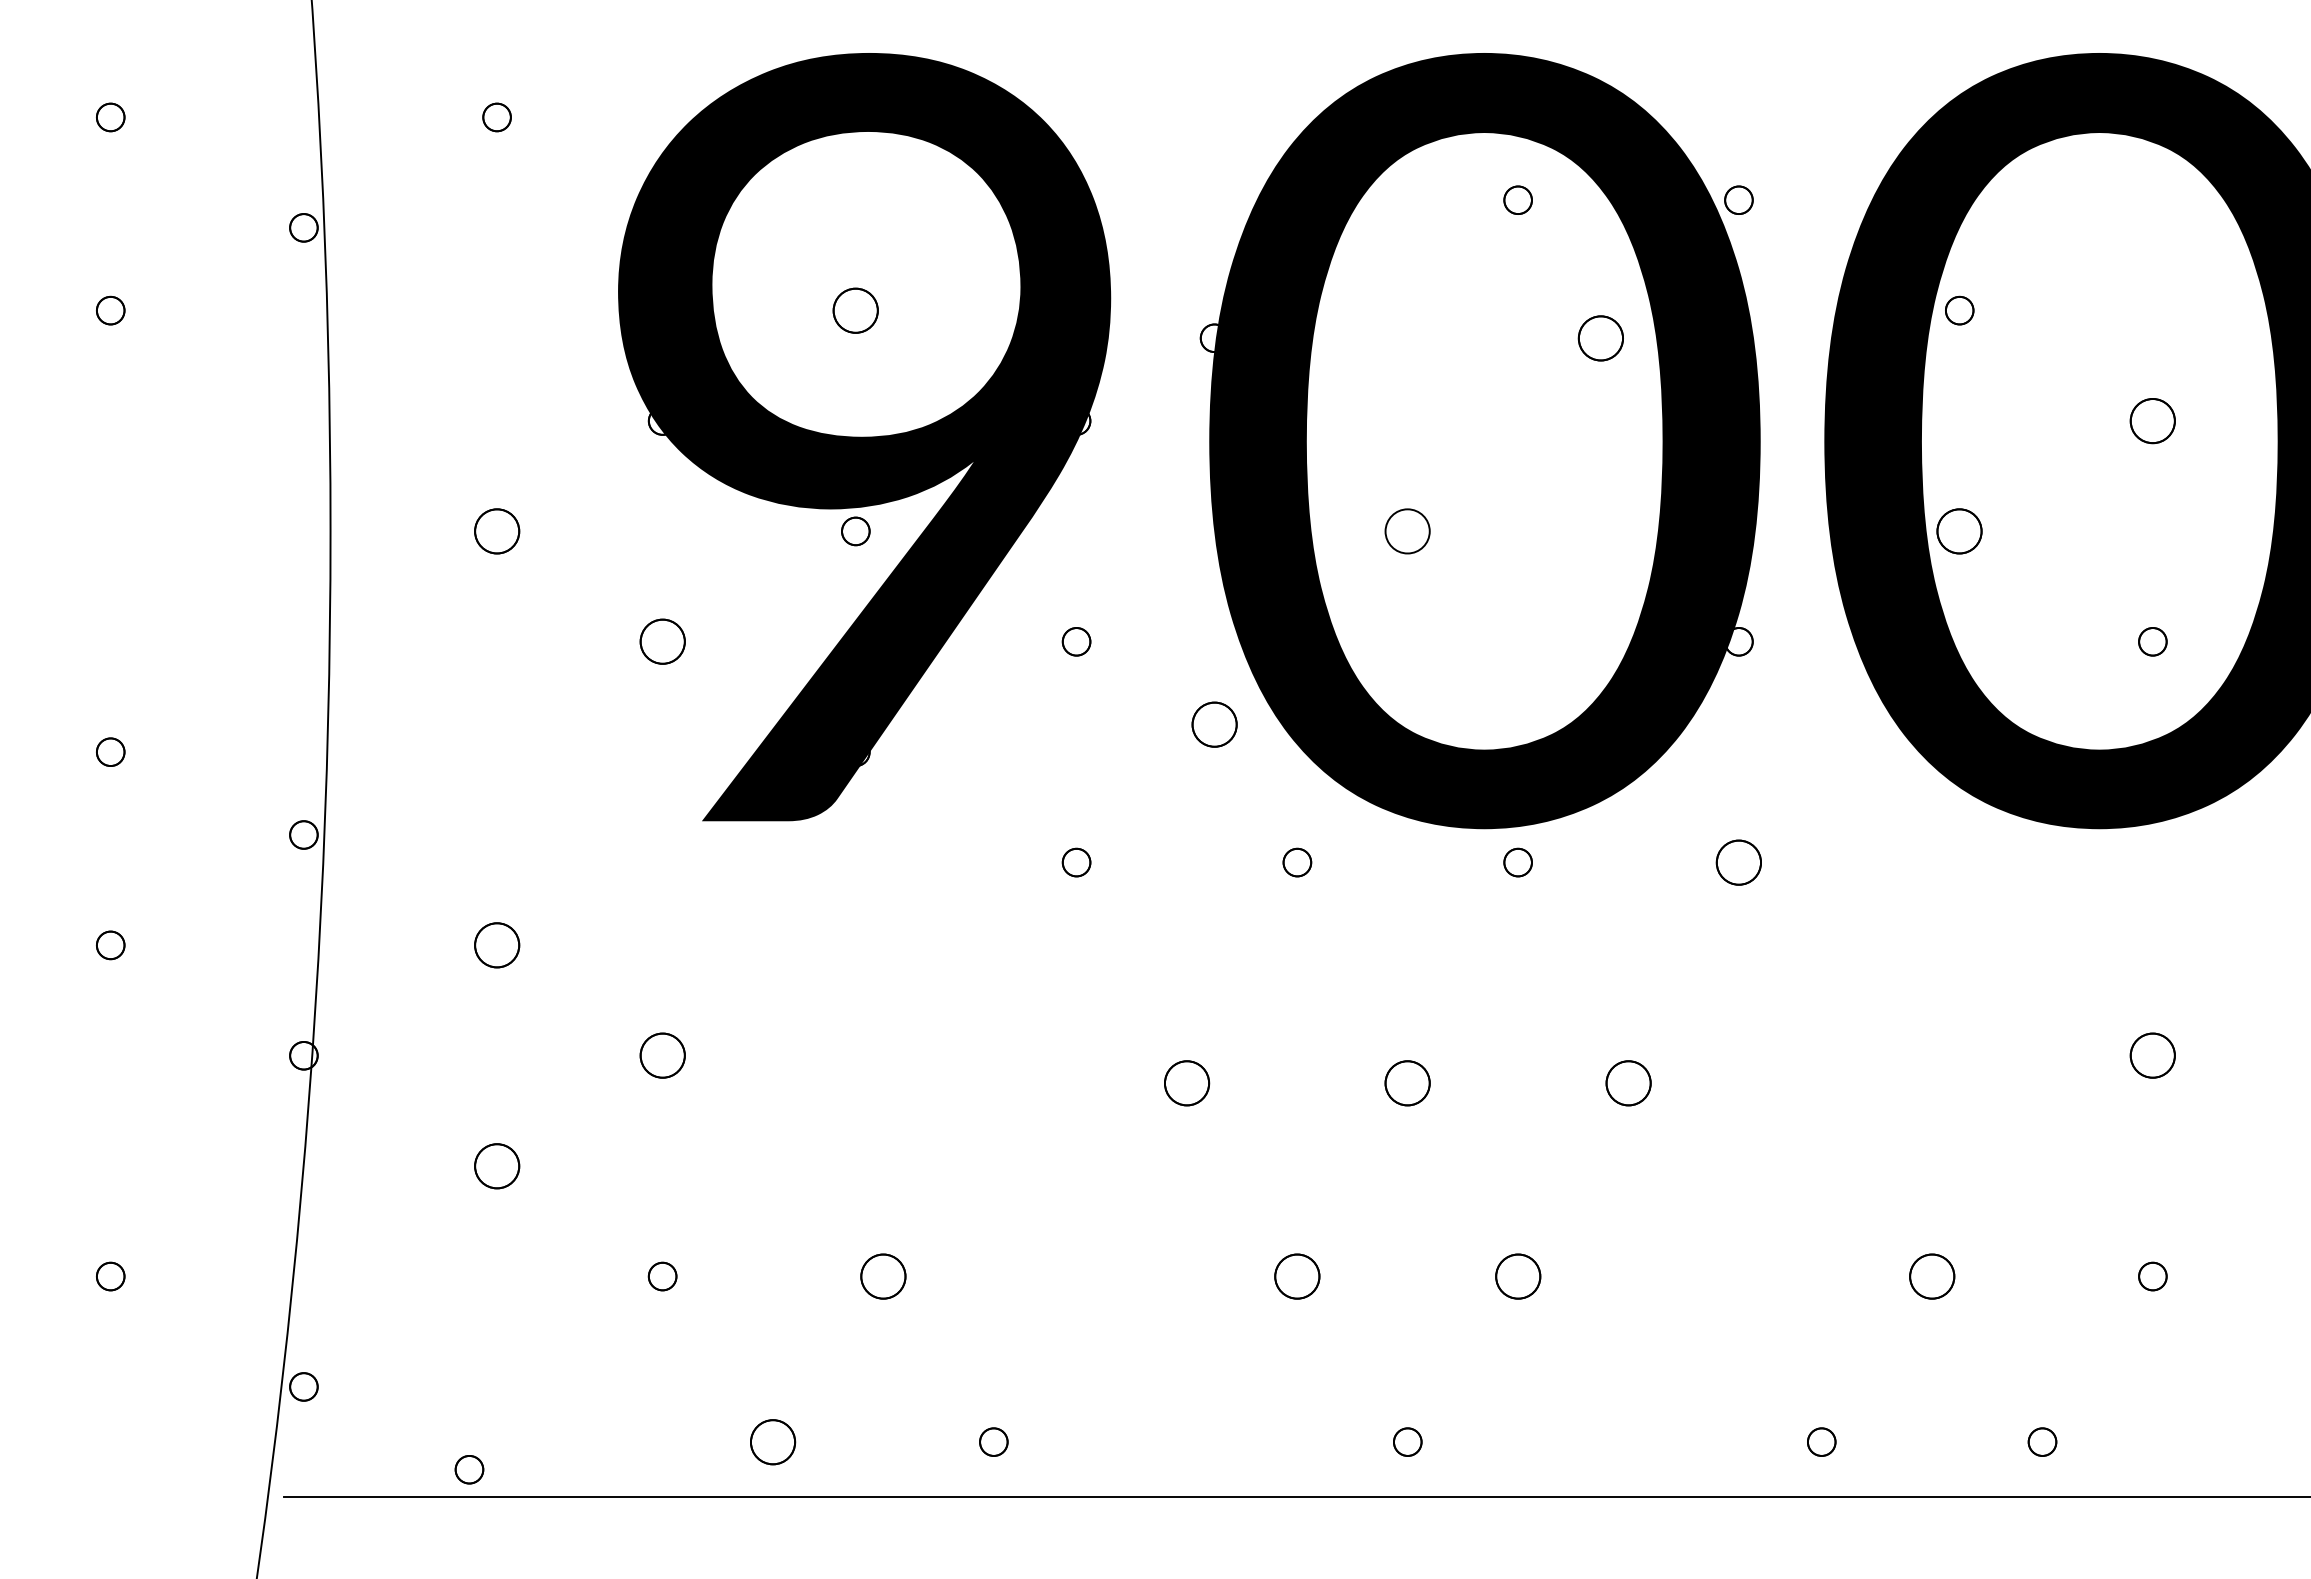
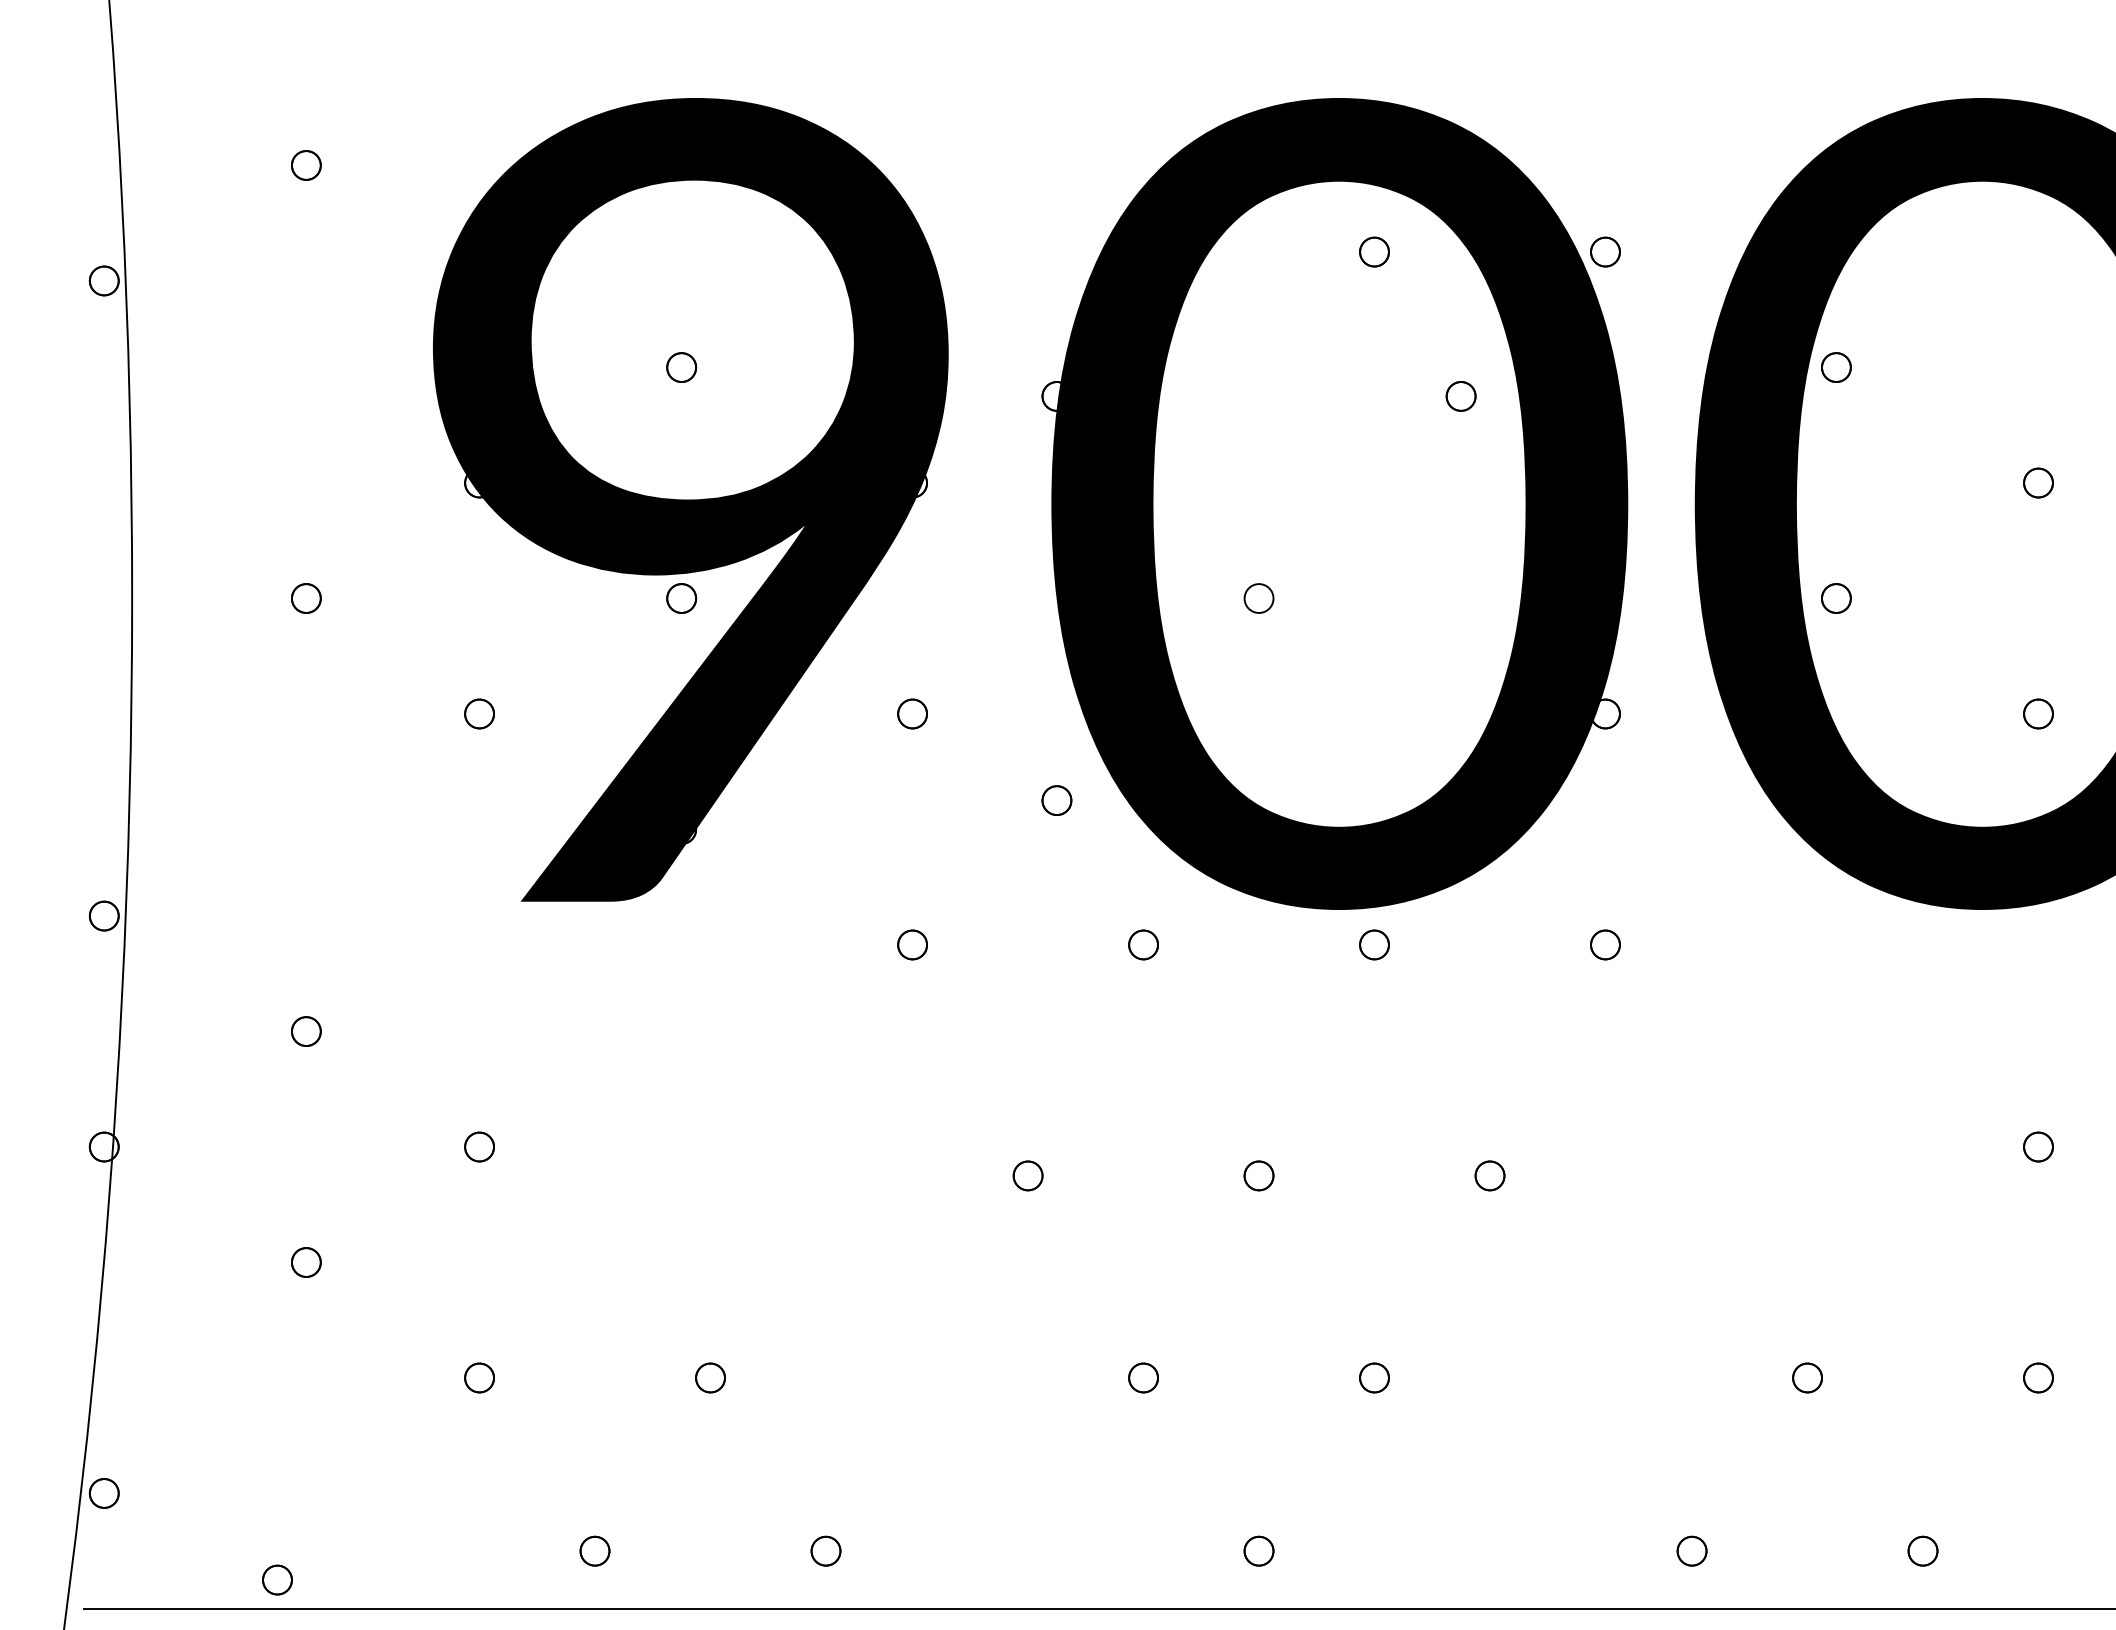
part: (855, 310) -> (681, 367), size x0.62
part: (1600, 337) -> (1460, 395), size x0.62
part: (2152, 420) -> (2038, 482), size x0.62
part: (496, 531) -> (305, 598), size x0.62
part: (1407, 531) -> (1258, 598), size x0.62
part: (1959, 531) -> (1836, 598), size x0.62
part: (662, 641) -> (479, 713), size x0.62
part: (1214, 724) -> (1056, 800), size x0.62
part: (1738, 862) -> (1605, 944), size x0.62
part: (496, 945) -> (305, 1031), size x0.62
part: (662, 1055) -> (479, 1146), size x0.62
part: (2152, 1055) -> (2038, 1146), size x0.62
part: (1186, 1083) -> (1027, 1176), size x0.62
part: (1407, 1083) -> (1258, 1176), size x0.62
part: (1628, 1083) -> (1489, 1176), size x0.62
part: (496, 1165) -> (305, 1261), size x0.62
part: (883, 1276) -> (710, 1377), size x0.62
part: (1297, 1276) -> (1143, 1377), size x0.62
part: (1517, 1276) -> (1373, 1377), size x0.62
part: (1931, 1276) -> (1806, 1377), size x0.62
part: (772, 1441) -> (594, 1550), size x0.62

